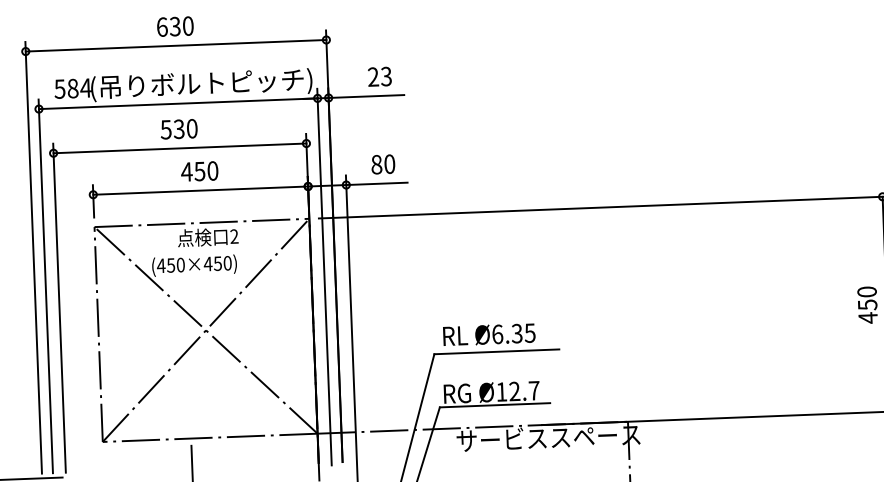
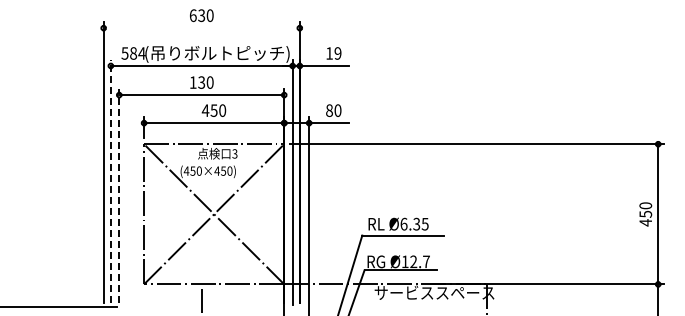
line: (175, 46) -> (201, 28), removed
text: (379, 76) -> (333, 53), 23 -> 19
text: (165, 129) -> (192, 82), 530 -> 130
text: (233, 237) -> (234, 154), 2 -> 3
line: (45, 286) -> (110, 181), solid -> dashed
line: (59, 307) -> (119, 195), solid -> dashed

